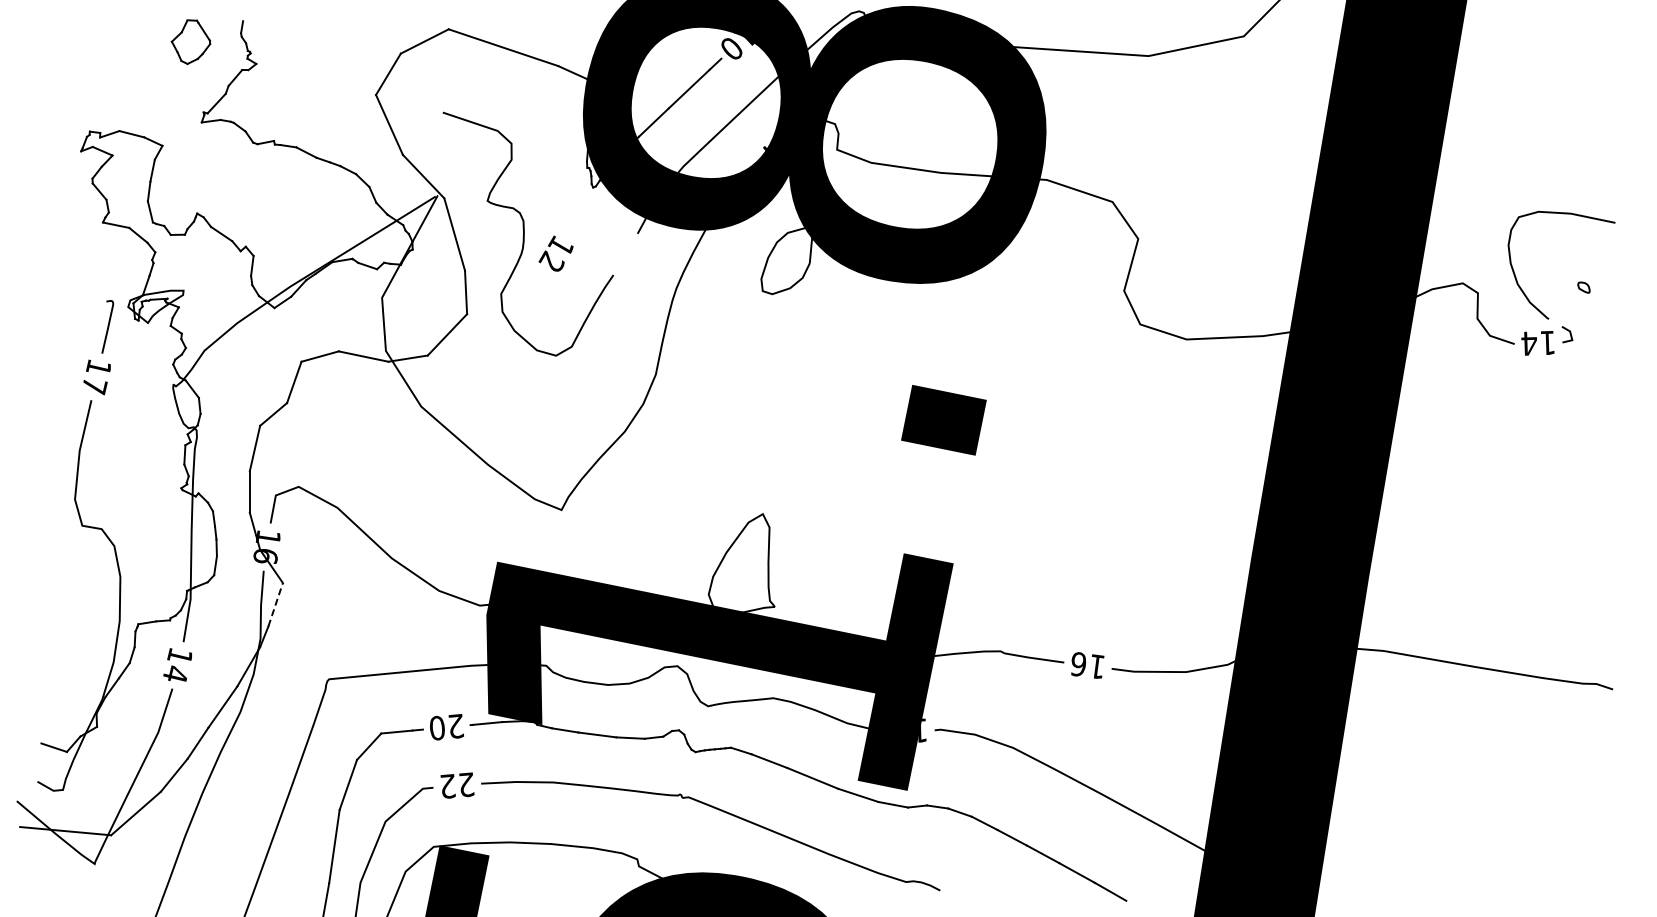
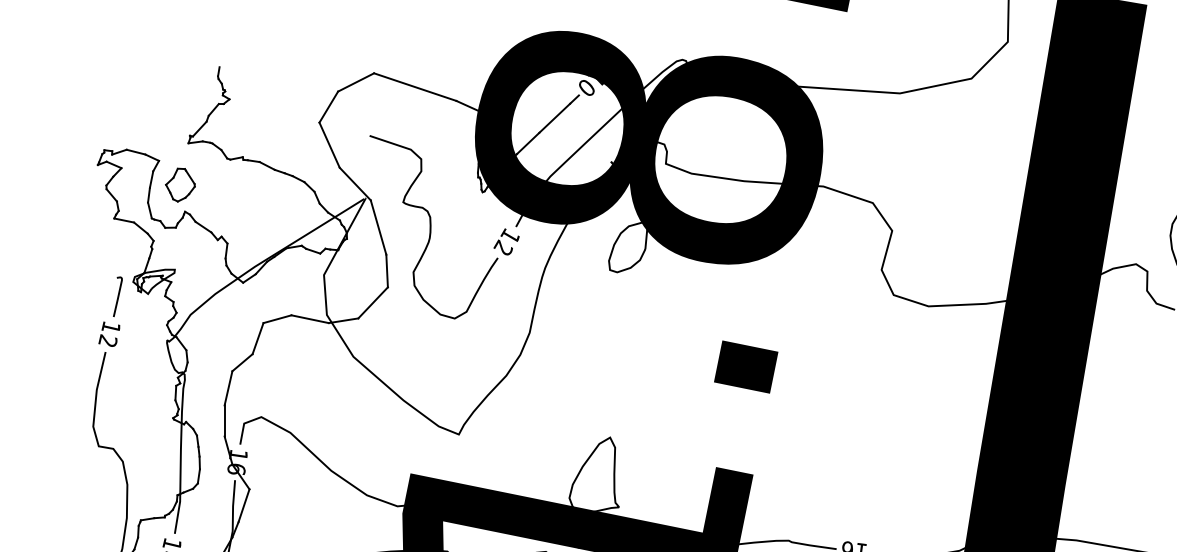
part: (190, 42) -> (180, 185), moved
text: (555, 253) -> (506, 241), moved
text: (94, 385) -> (107, 340), 17 -> 12
line: (275, 604) -> (243, 505), dashed -> solid

